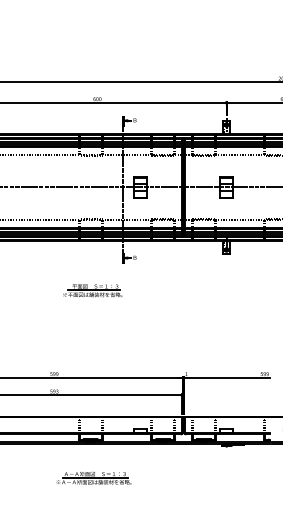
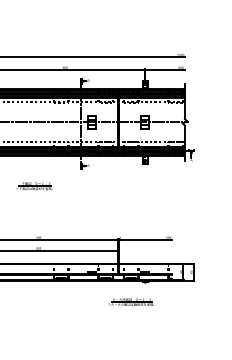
part: (92, 291) -> (34, 186), moved
part: (94, 477) -> (131, 301), moved

